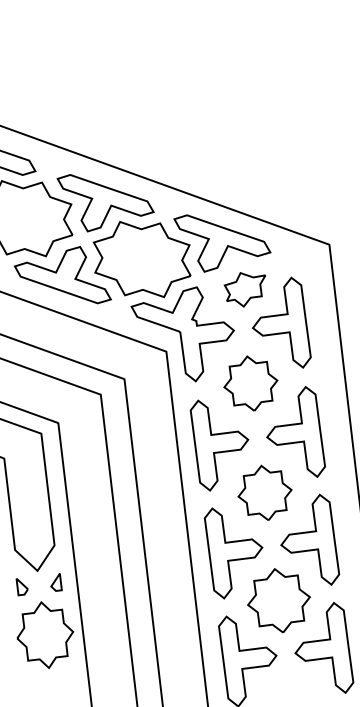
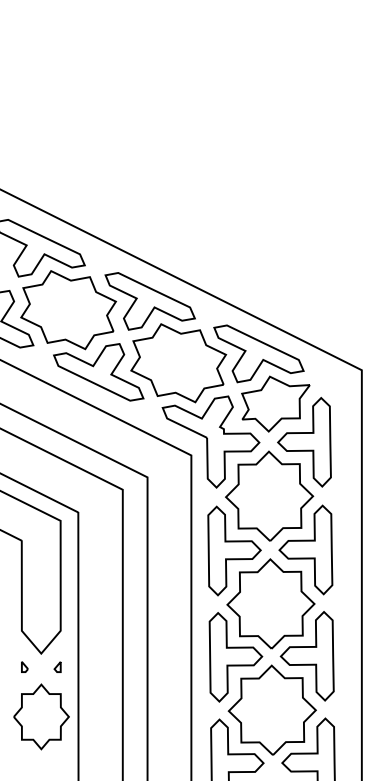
part: (245, 288) -> (275, 403), size x1.67
part: (250, 383) -> (269, 495), size x1.67
part: (264, 492) -> (270, 603), size x1.67
part: (55, 582) -> (57, 666), size x0.62
part: (22, 585) -> (24, 666), size x0.62
part: (278, 600) -> (271, 709), size x1.43

